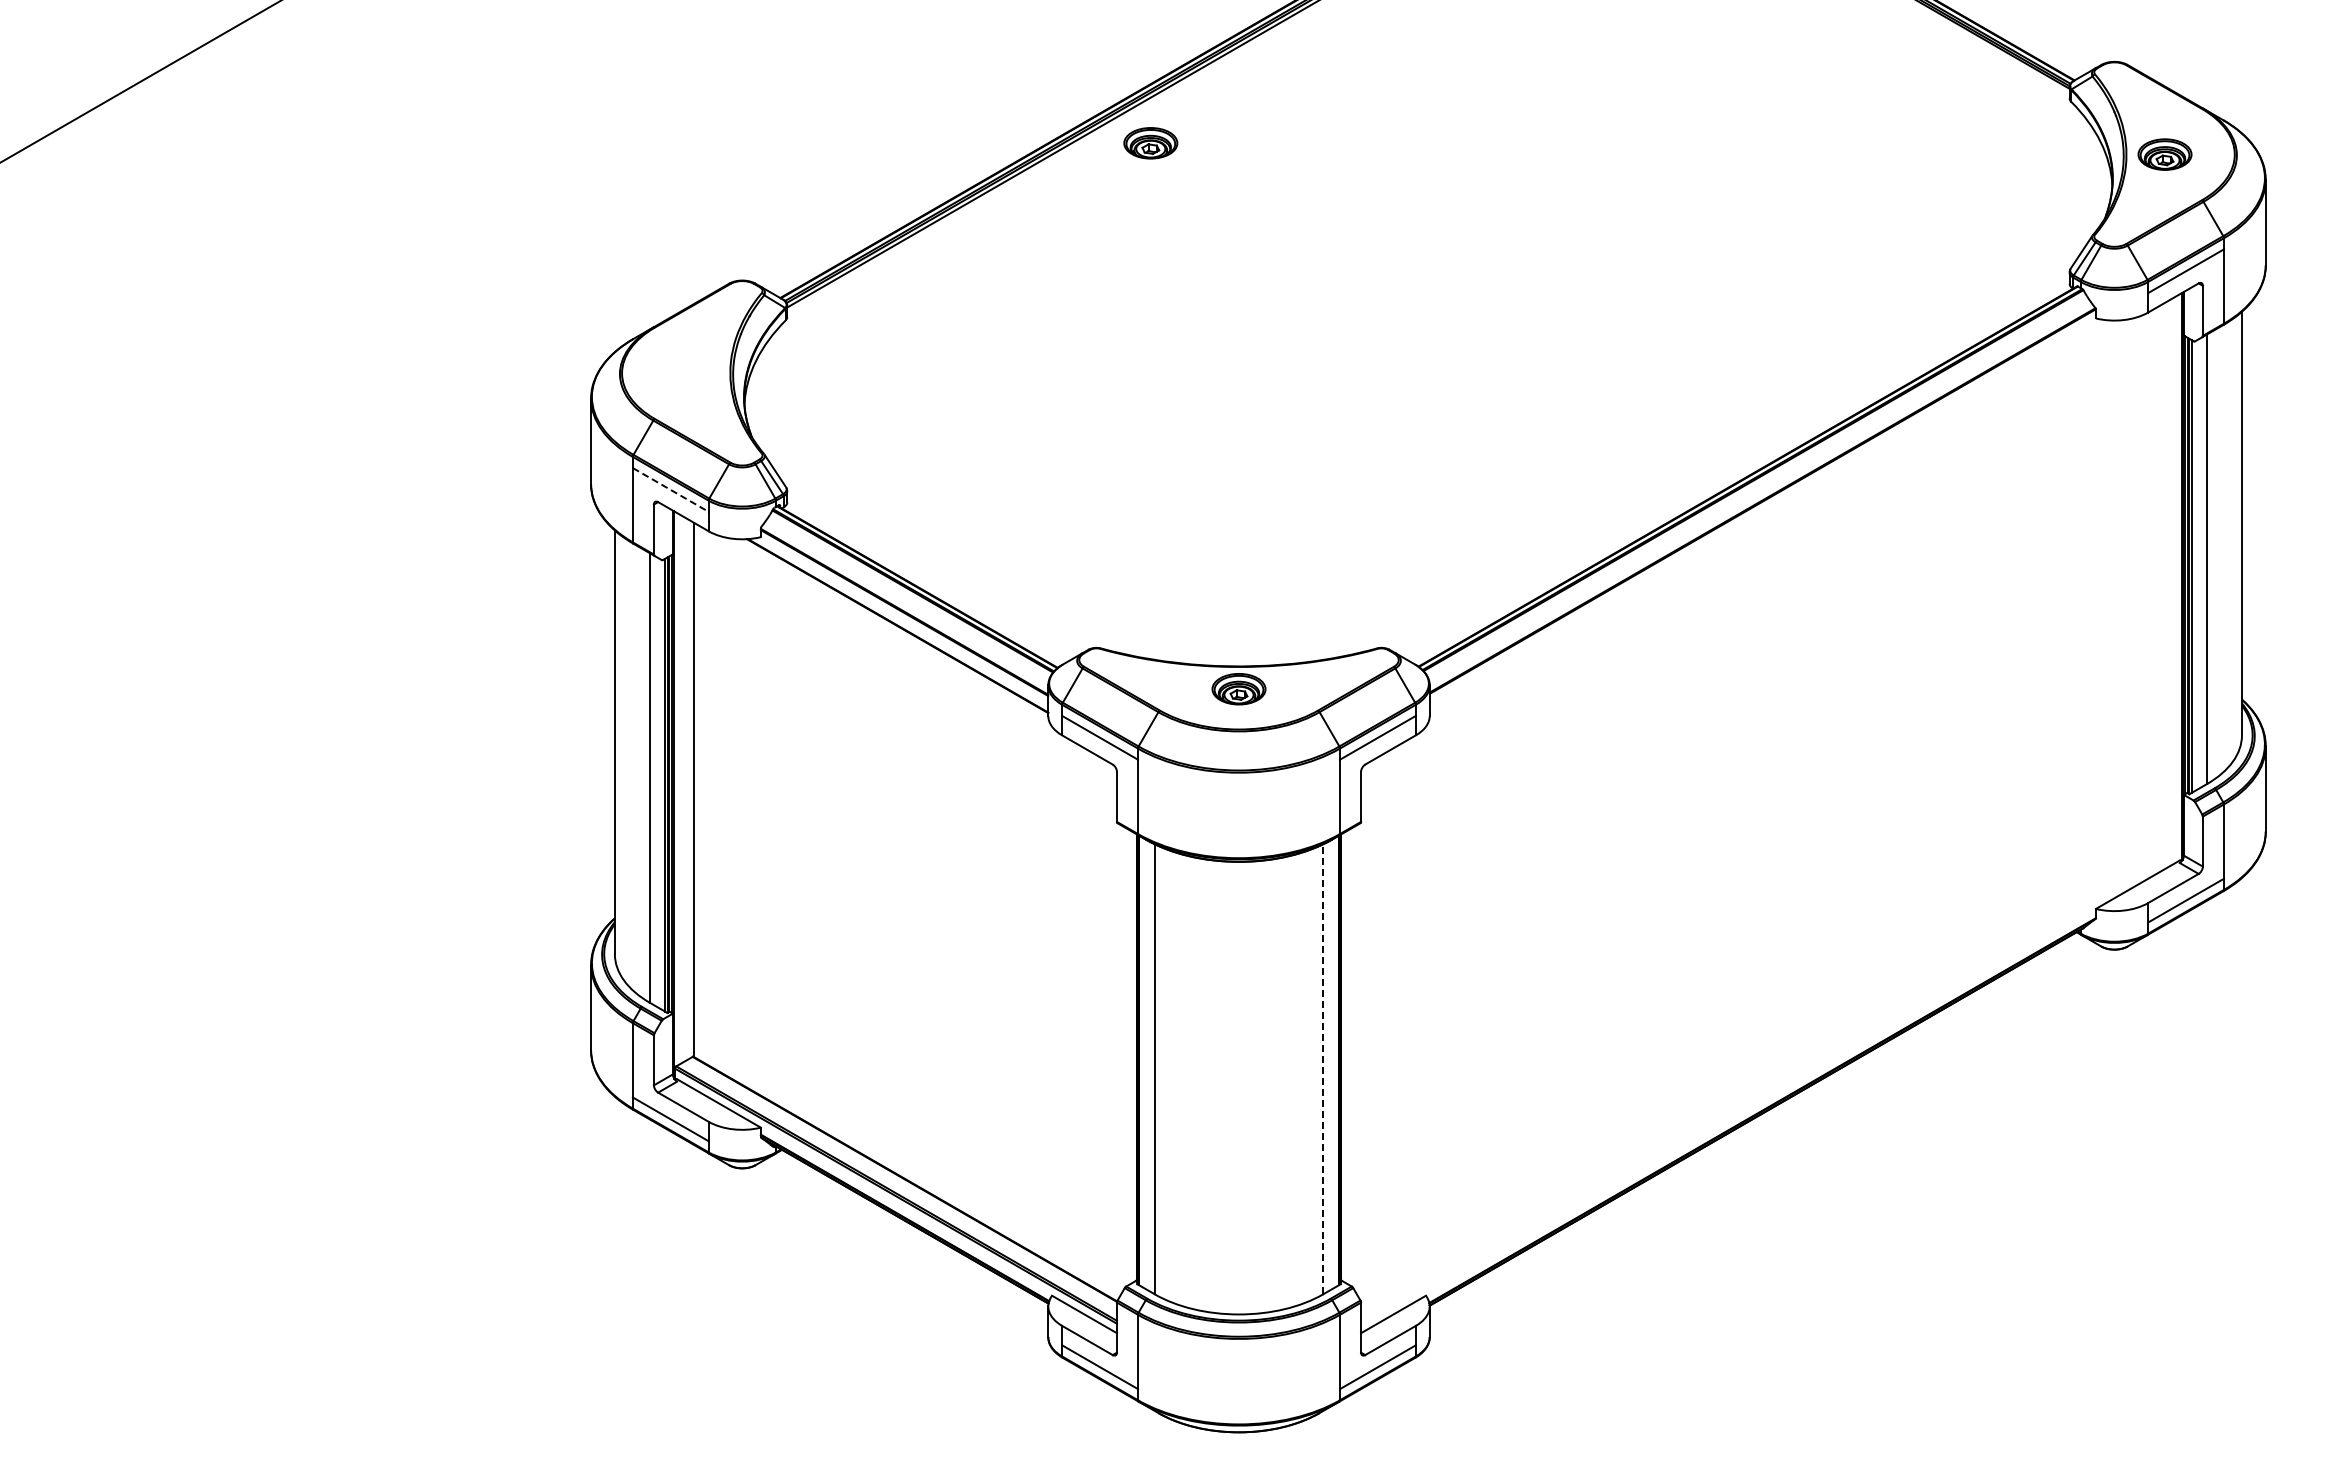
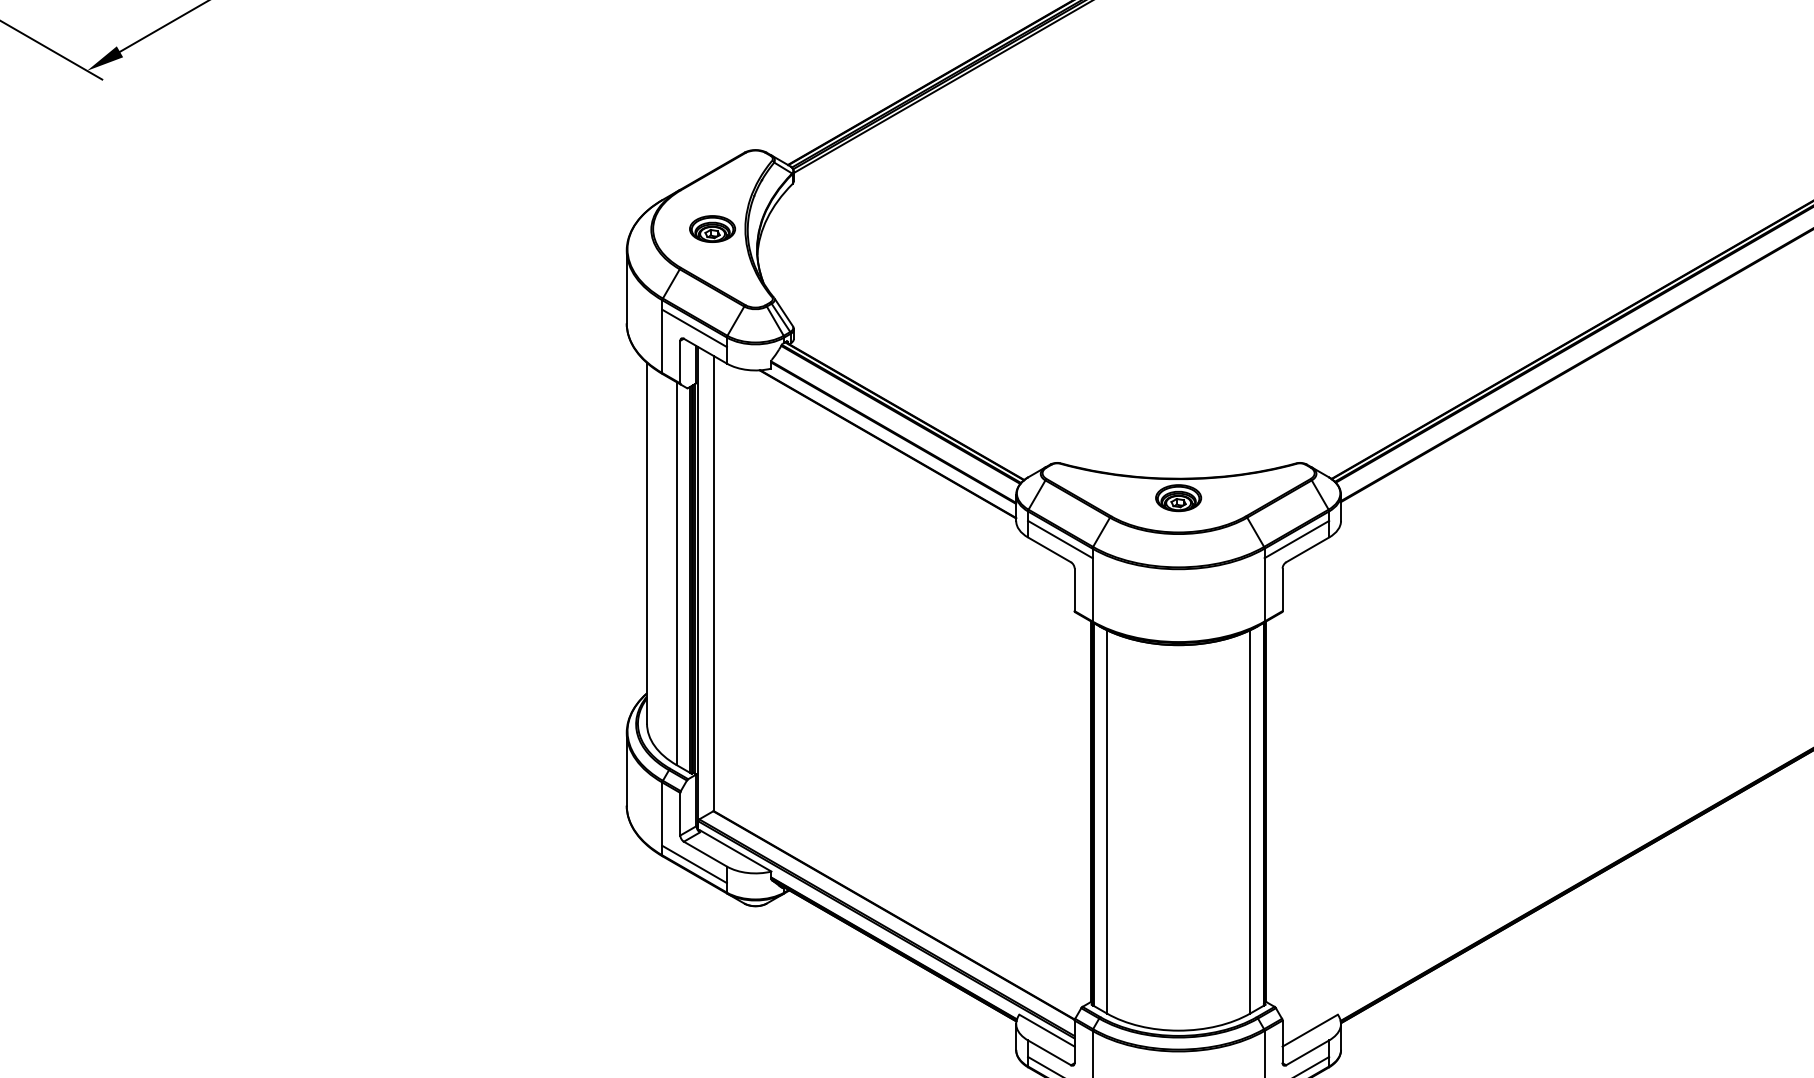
part: (1150, 143) -> (712, 229), moved
line: (670, 489) -> (694, 328), dashed -> solid
line: (1323, 1068) -> (1250, 821), dashed -> solid

